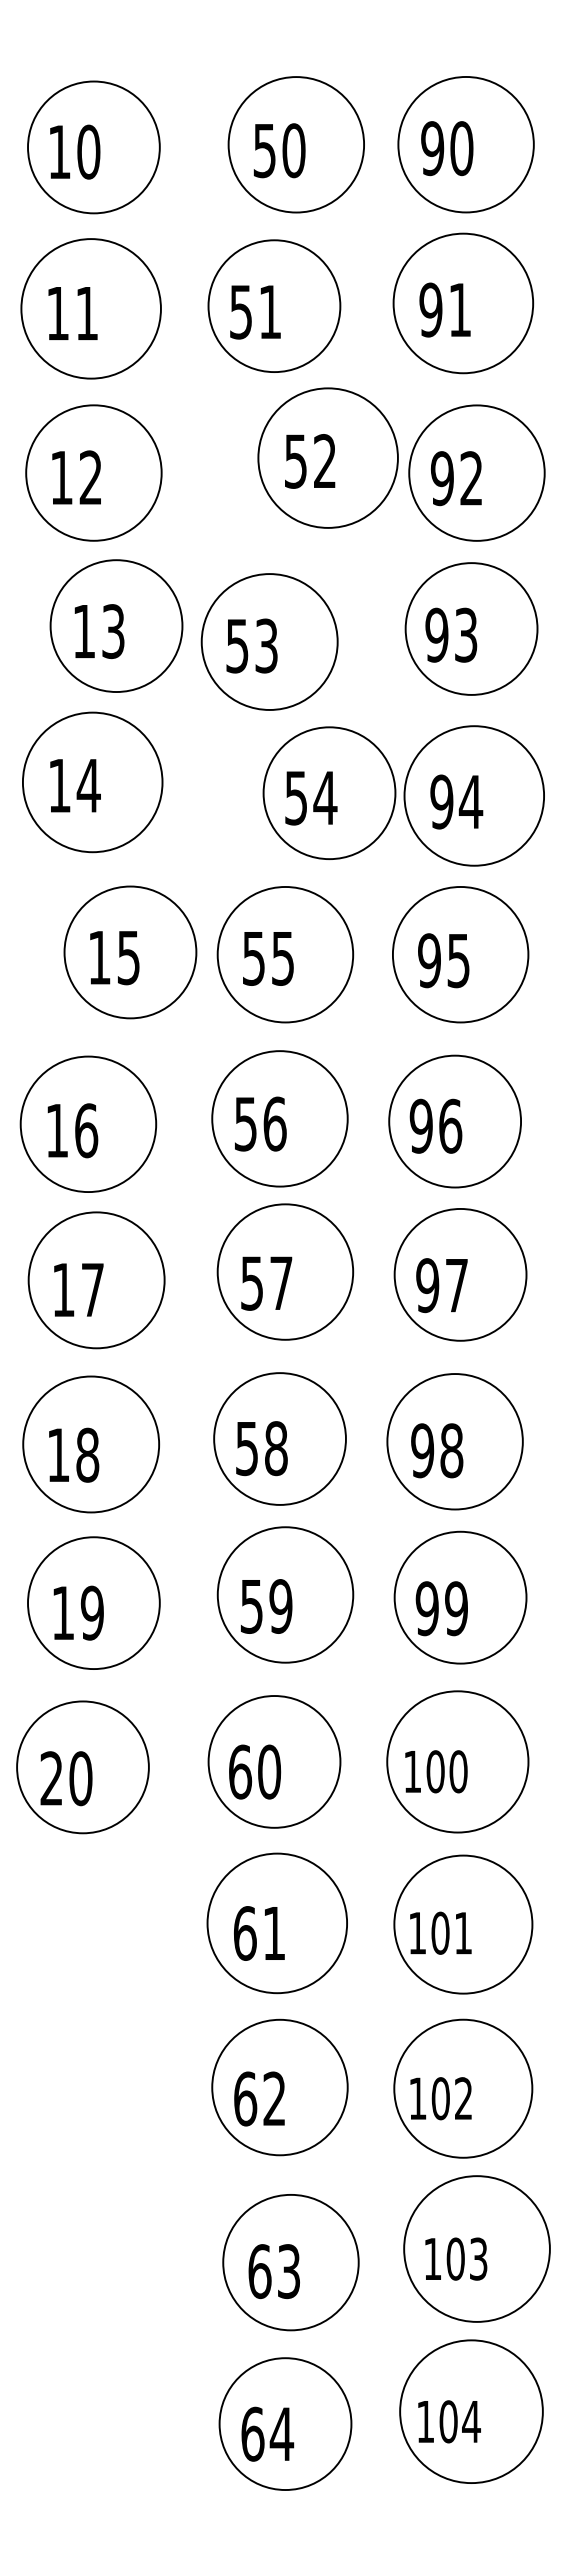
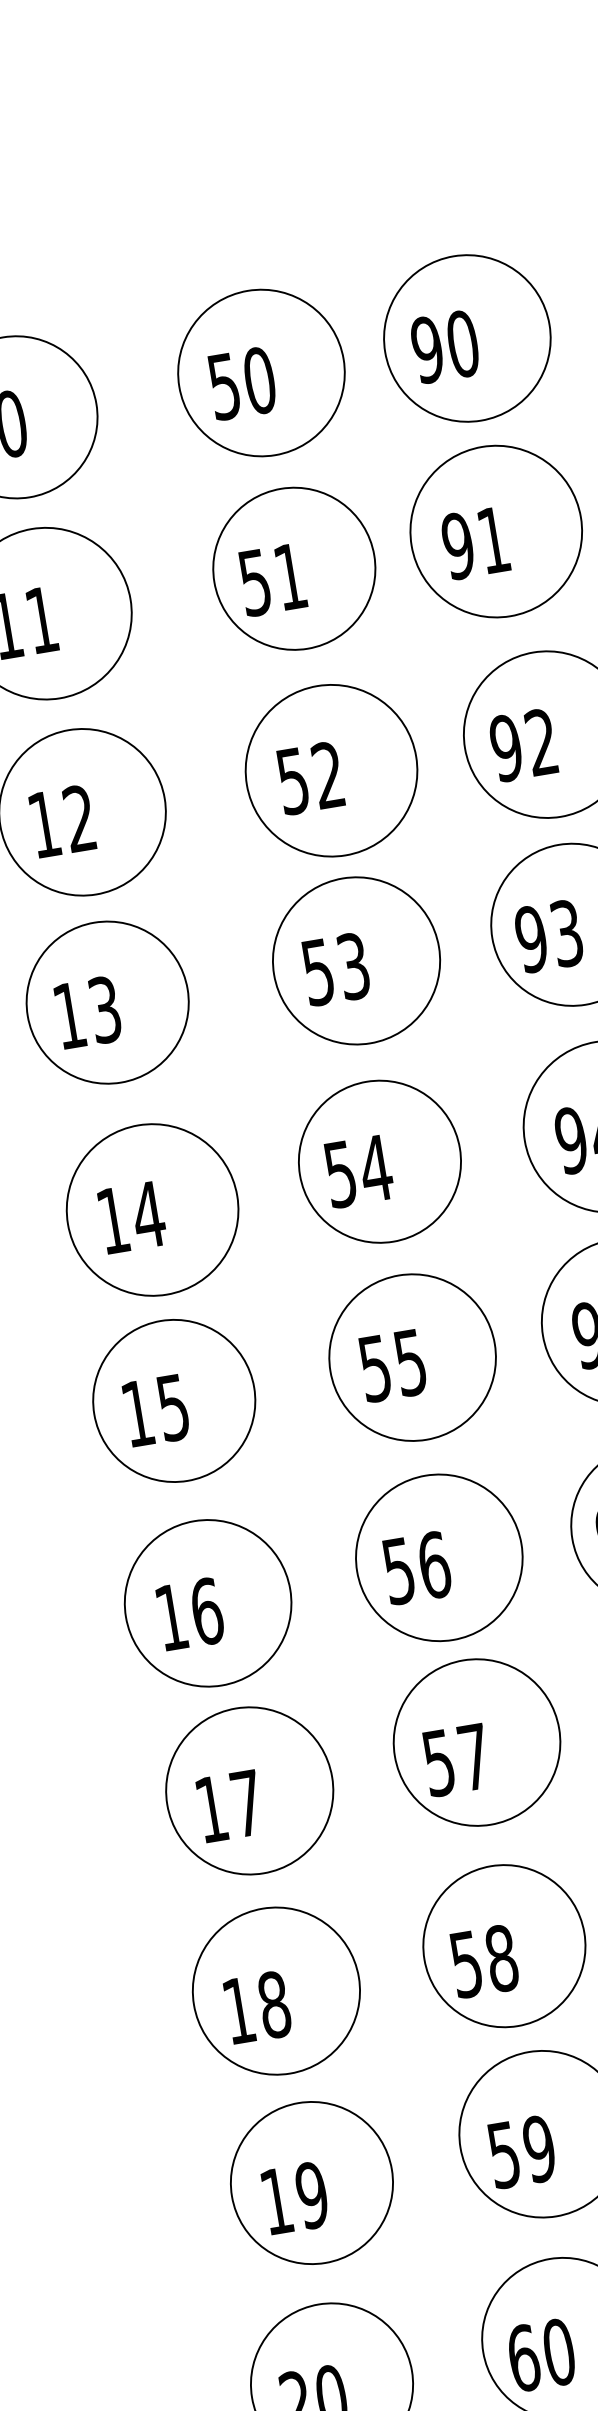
part: (274, 305) -> (294, 567), moved
part: (327, 457) -> (330, 770), moved
part: (116, 625) -> (107, 1001), moved
part: (269, 641) -> (356, 960), moved
part: (92, 782) -> (152, 1210), moved
part: (329, 792) -> (379, 1160), moved
part: (130, 952) -> (174, 1400), moved

